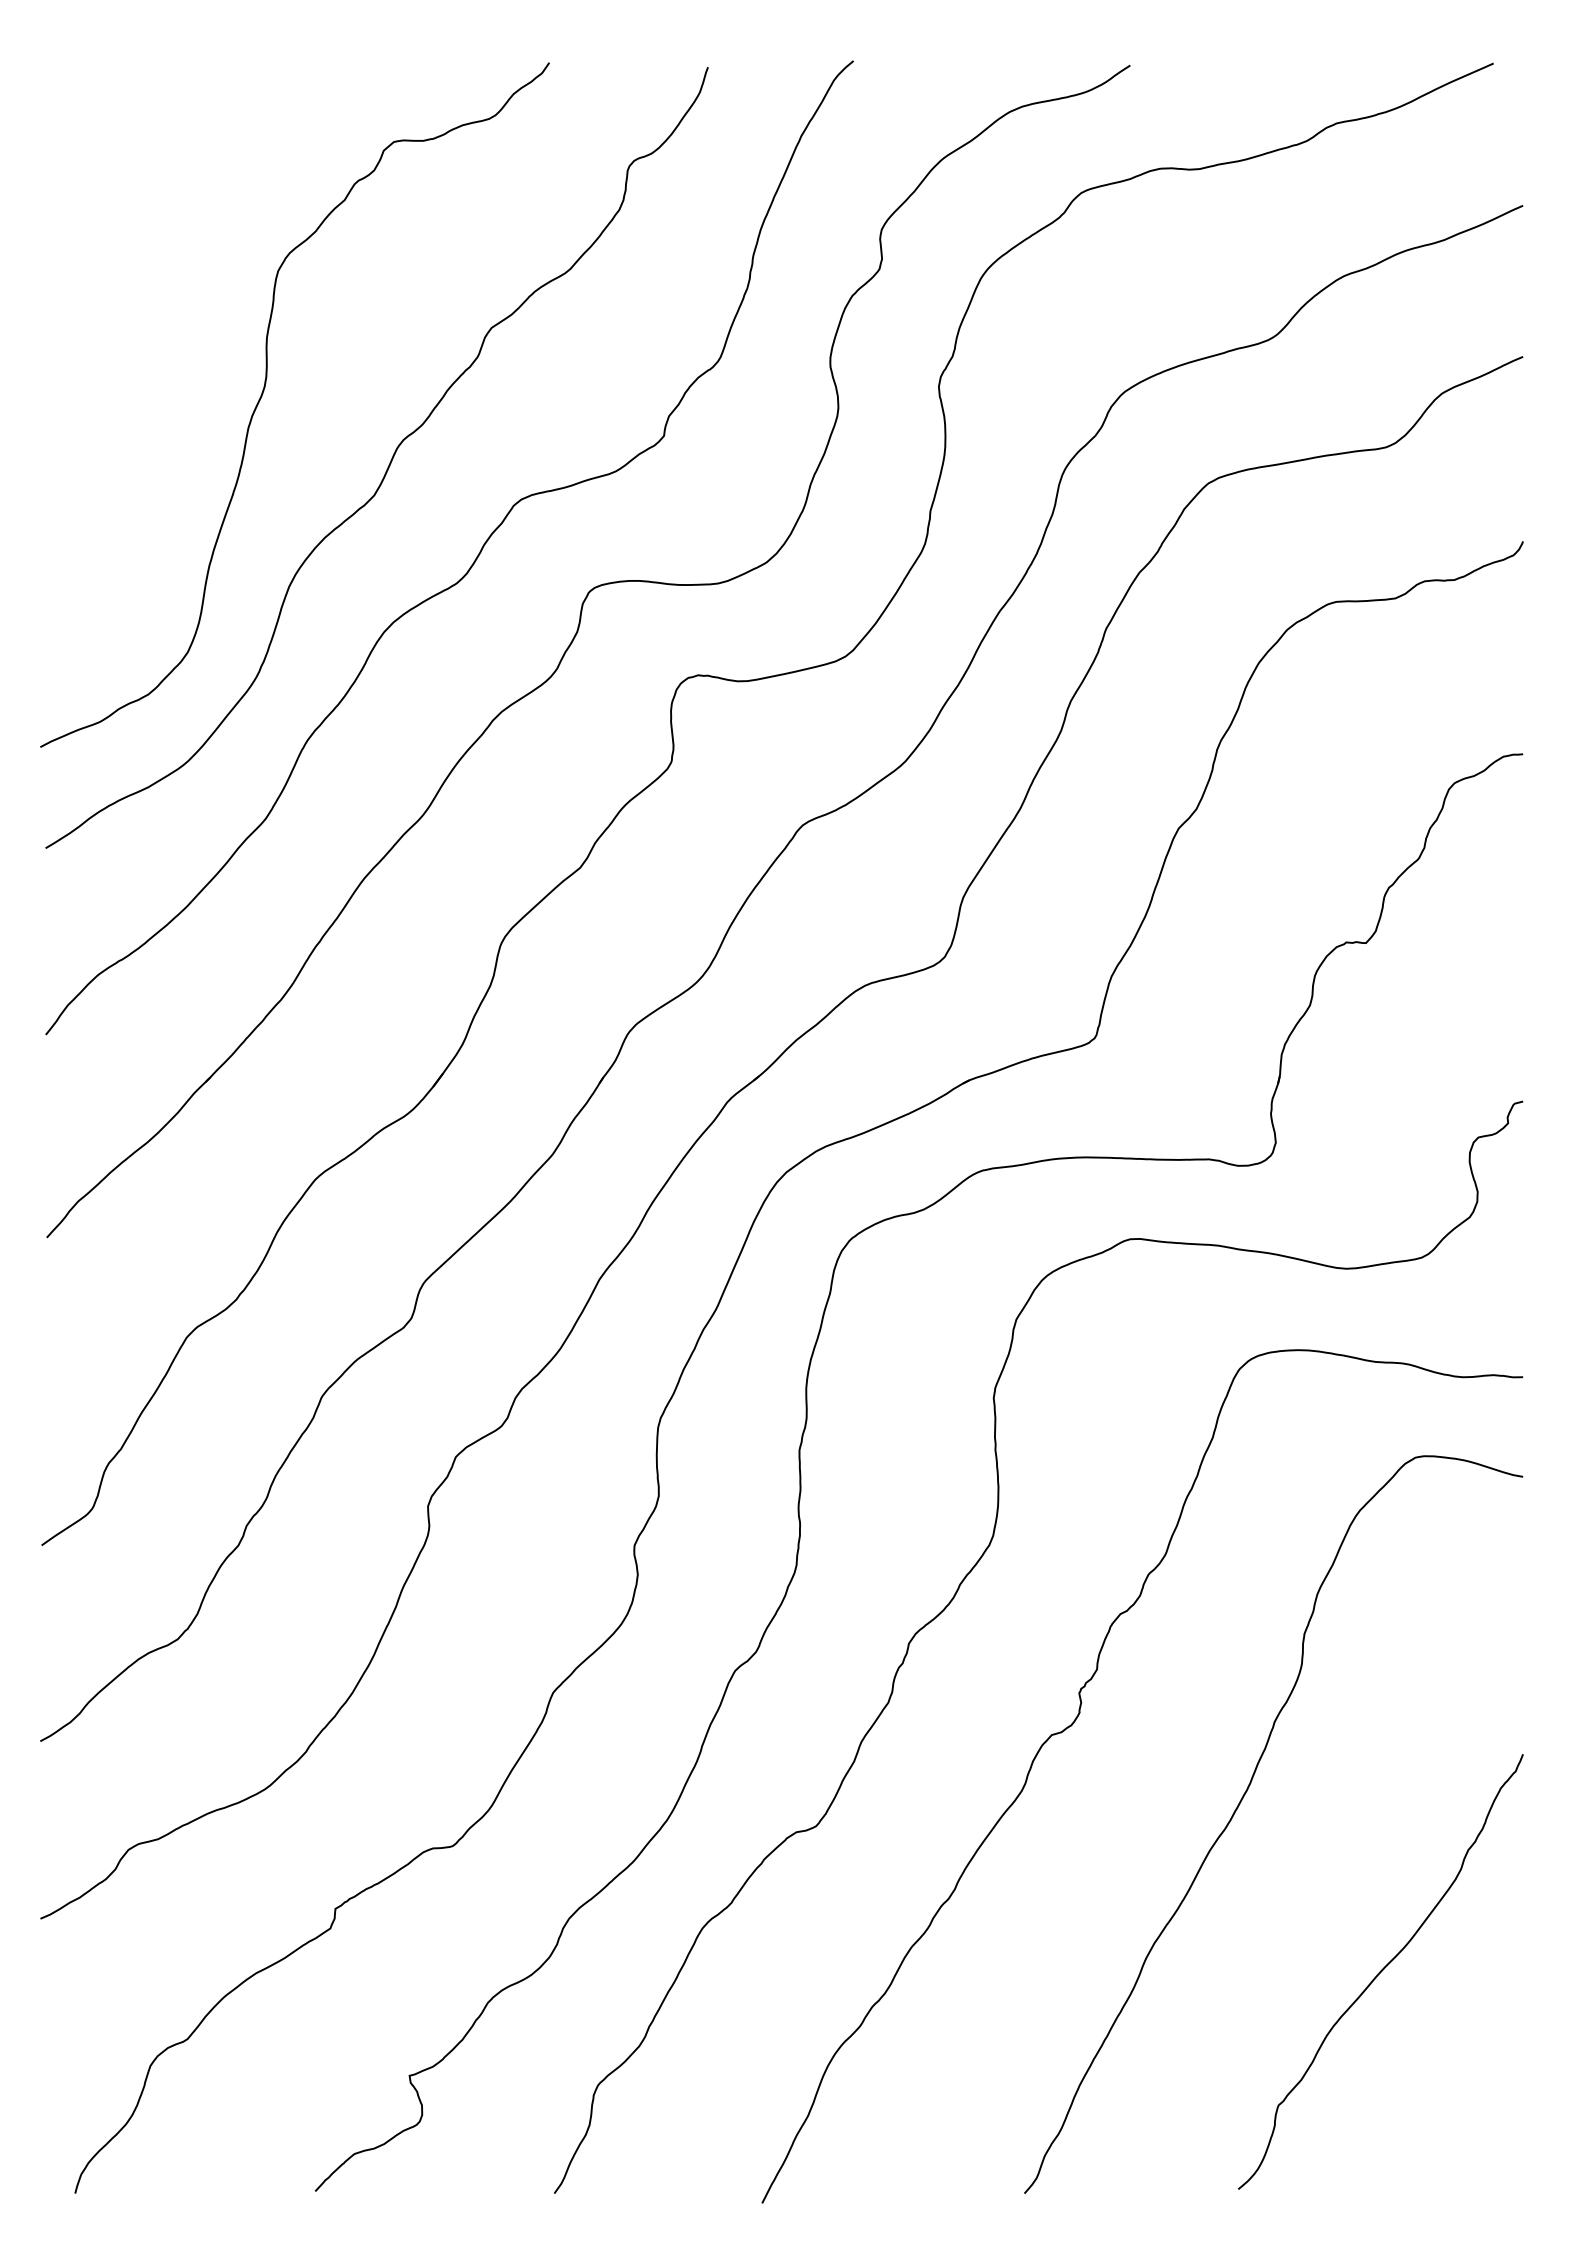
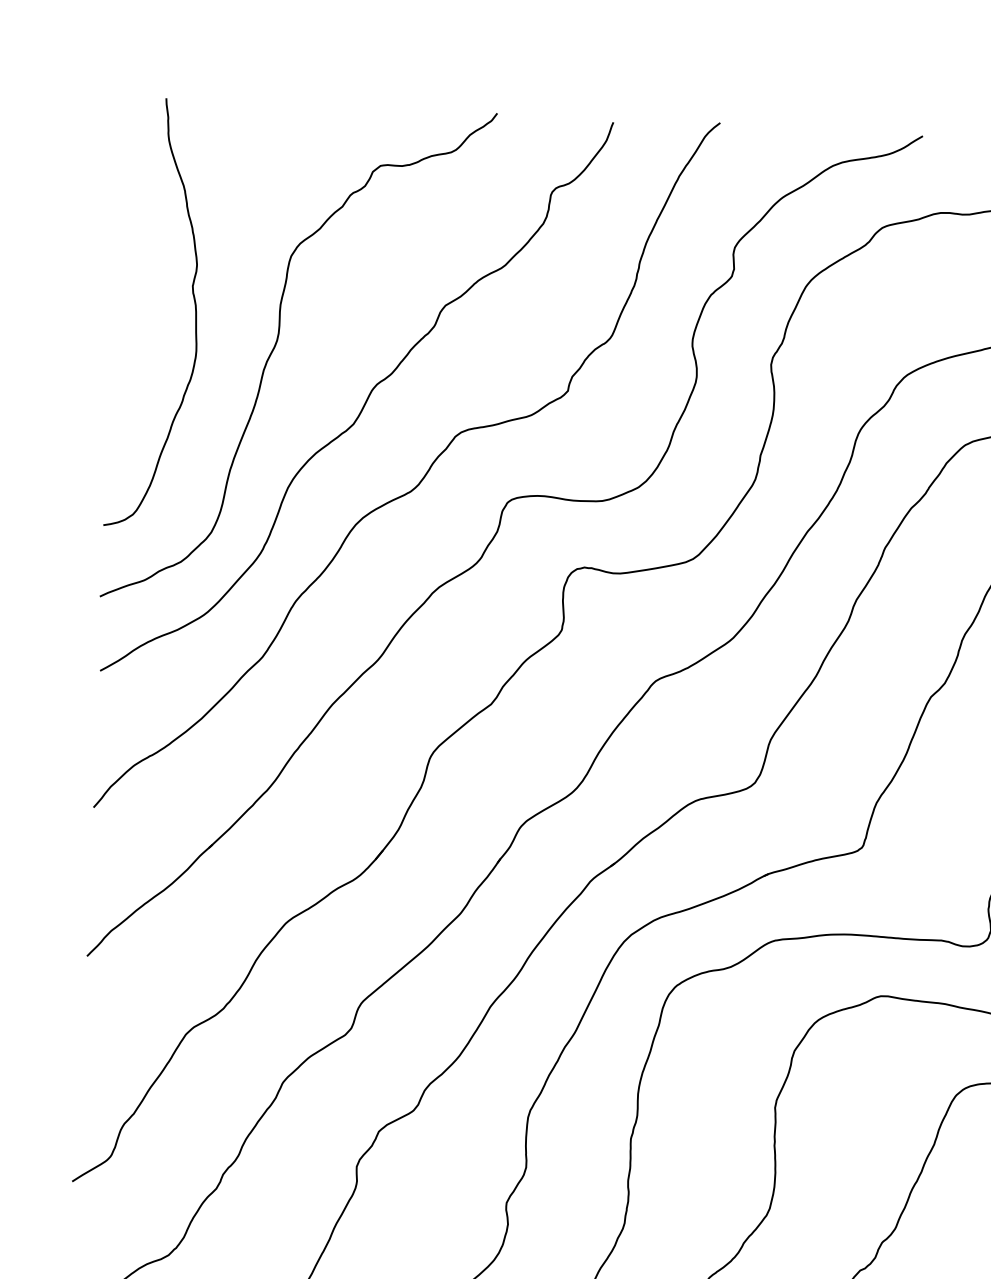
curve: (150, 347) -> (194, 307), added

